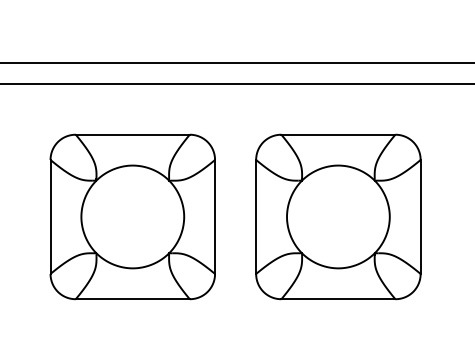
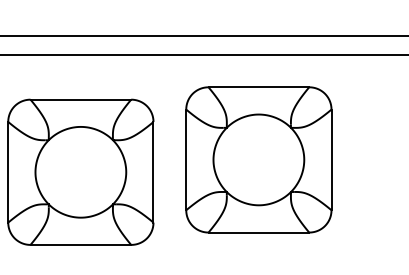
part: (338, 216) -> (258, 159), moved

